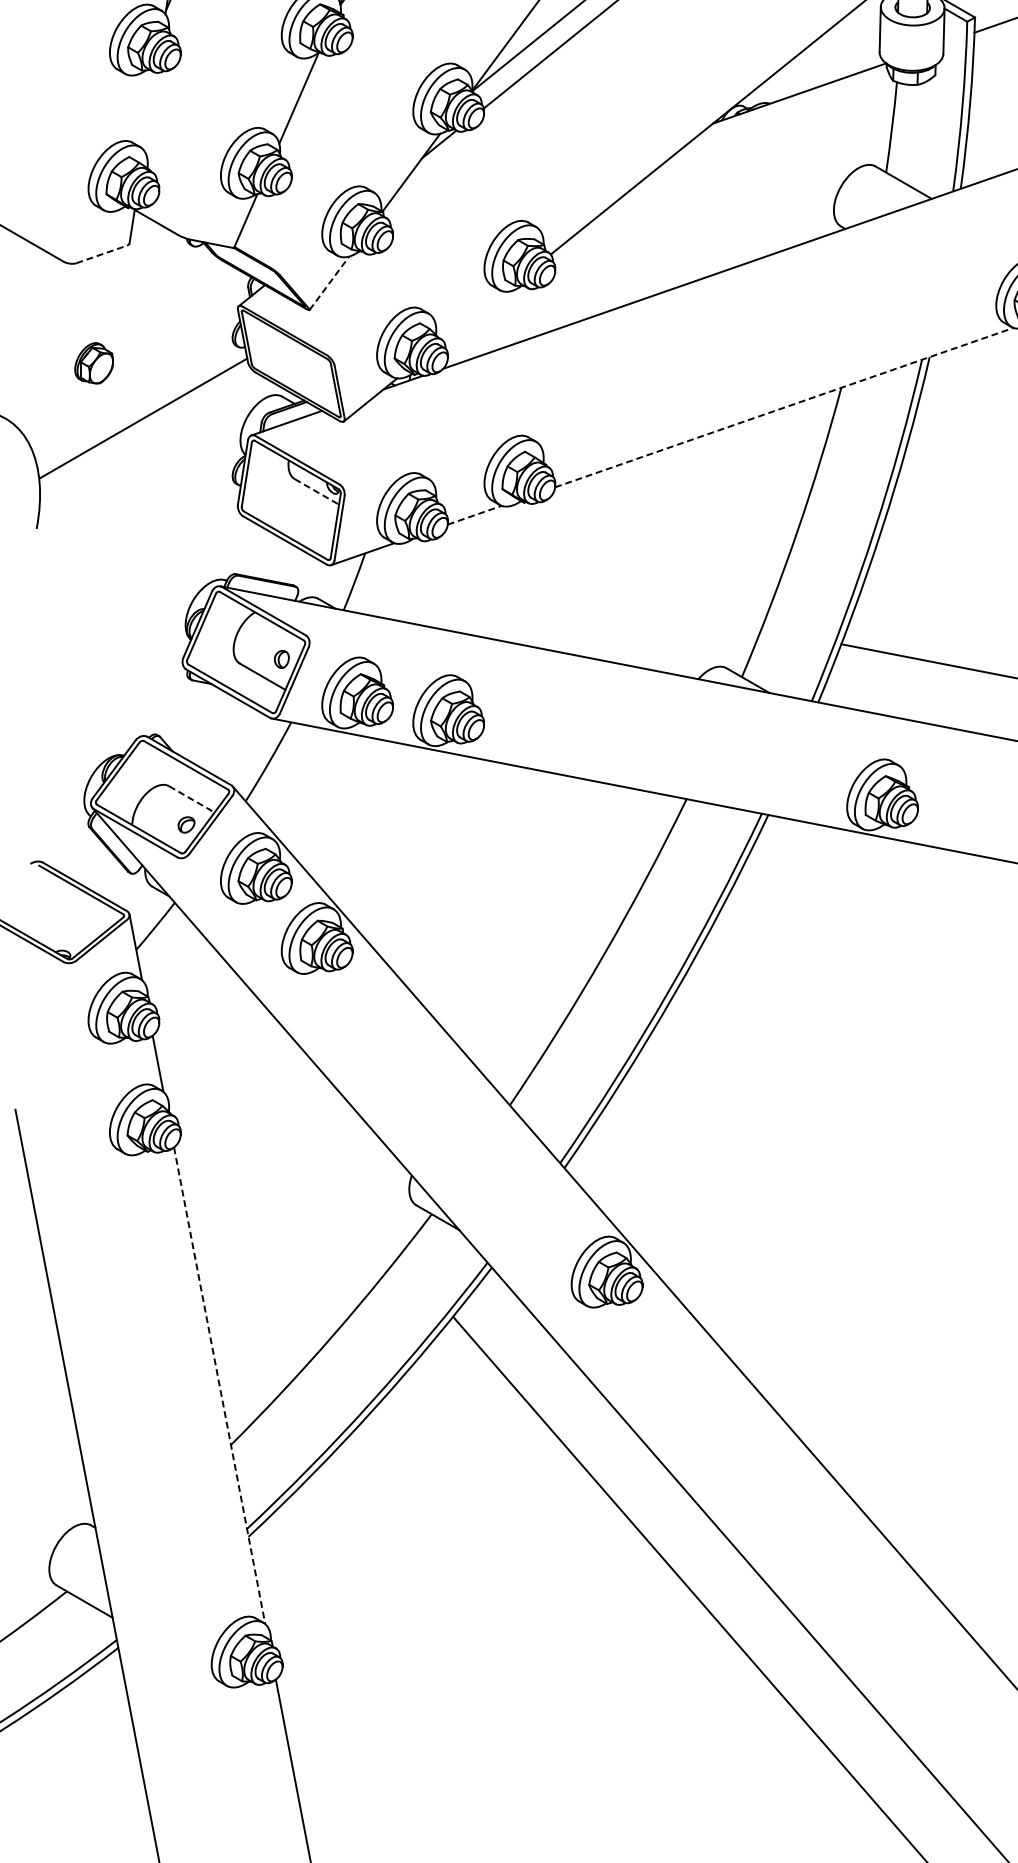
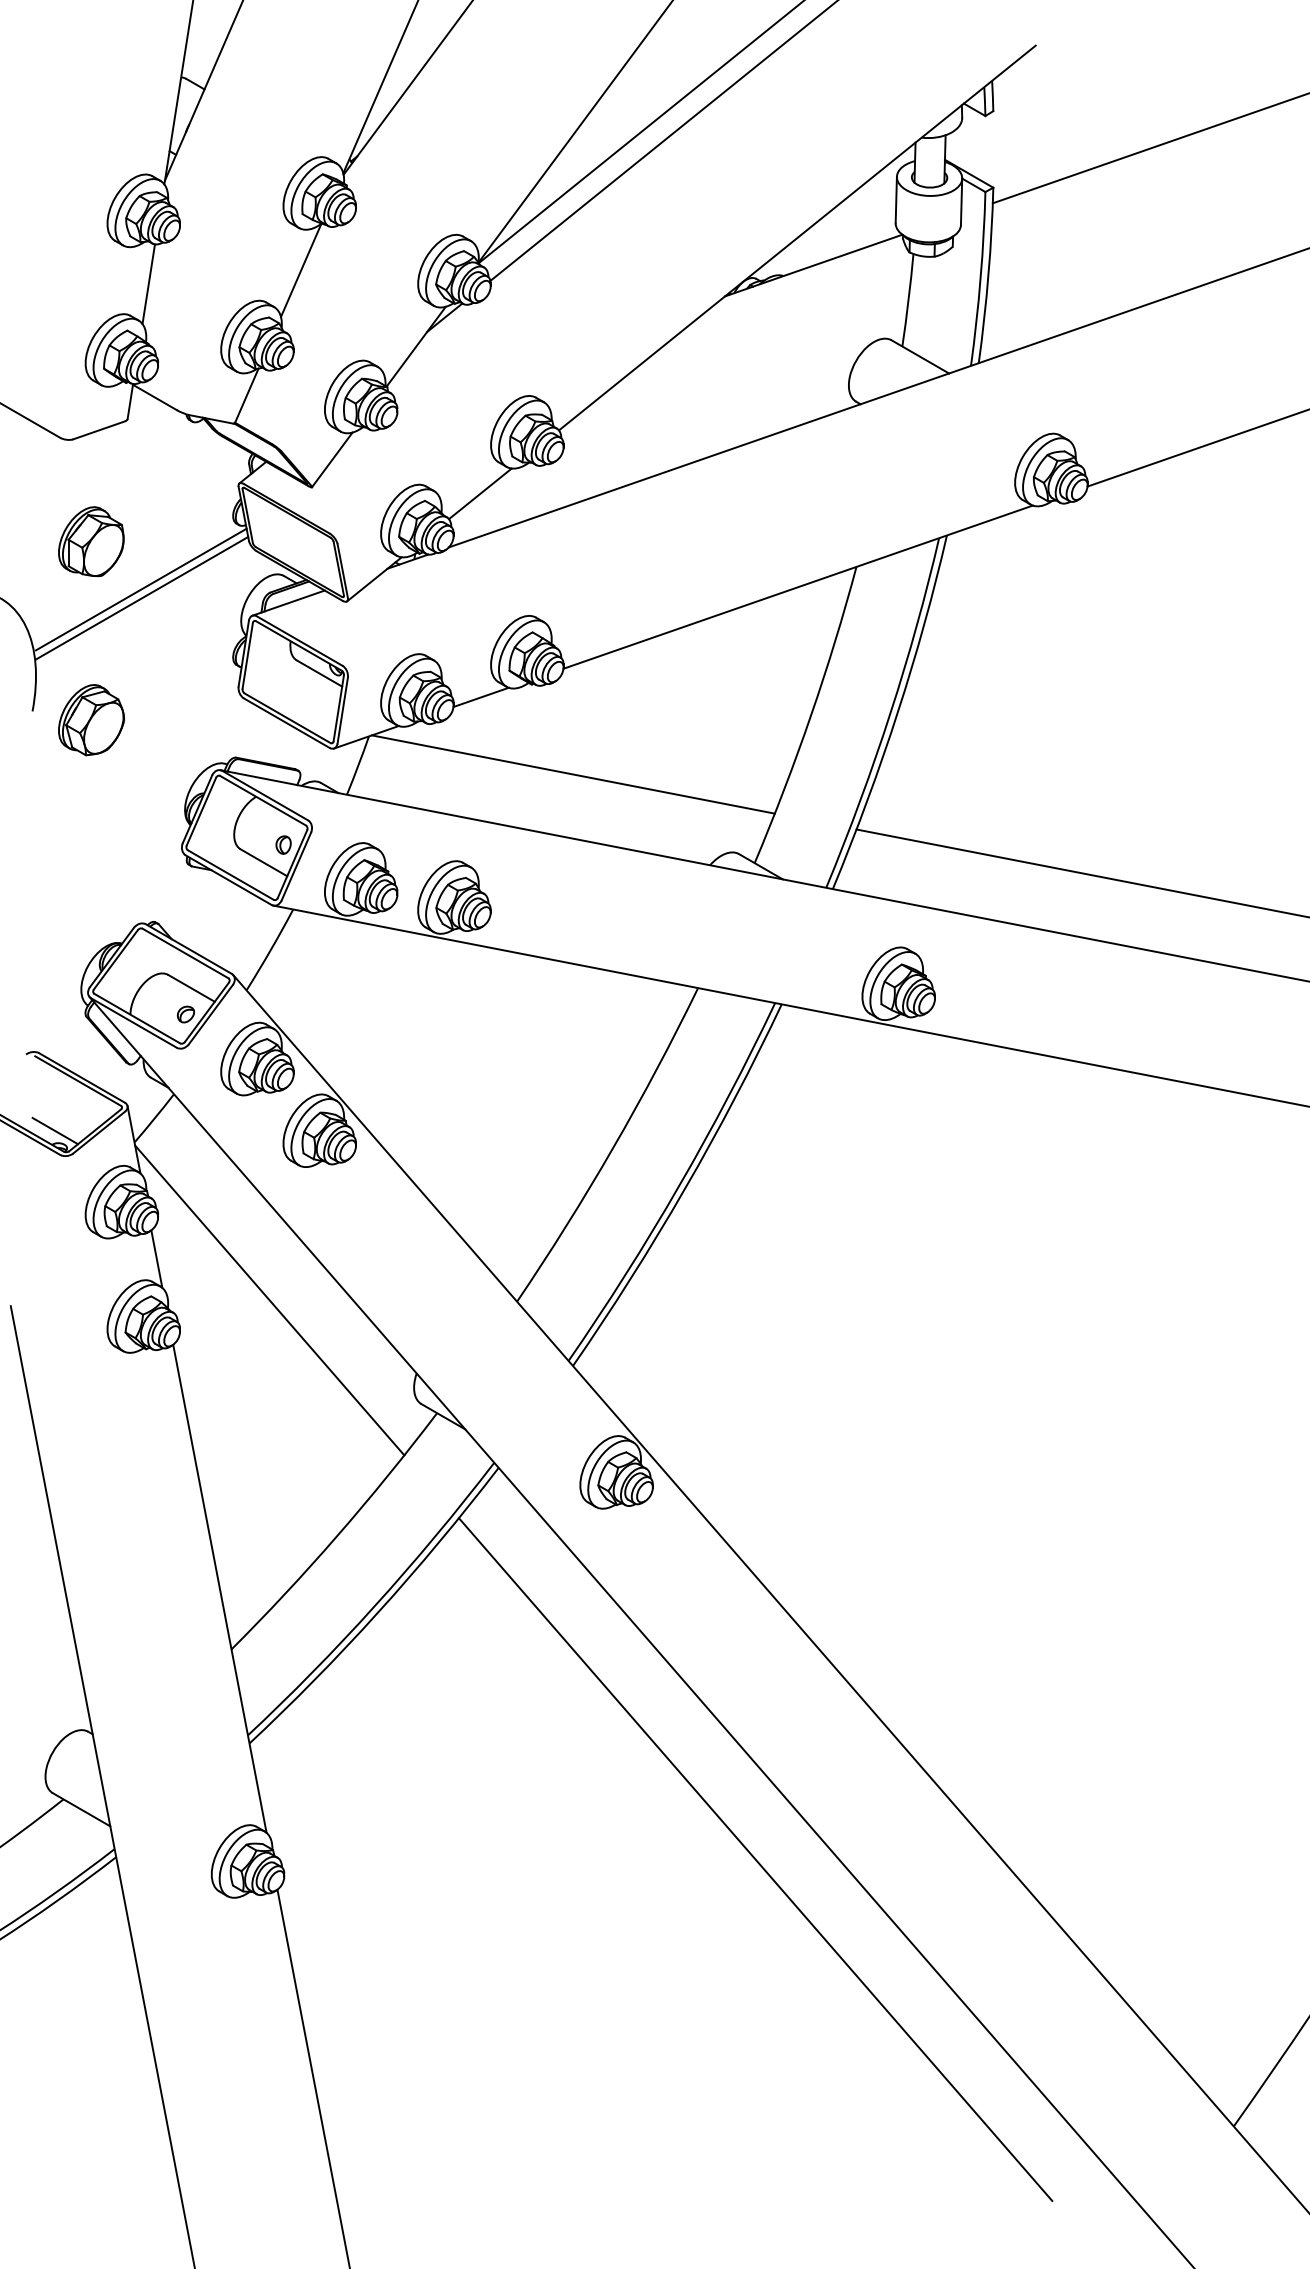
line: (149, 112) -> (148, 284), added
line: (102, 254) -> (99, 430), dashed -> solid
line: (329, 282) -> (332, 459), dashed -> solid
line: (474, 316) -> (480, 493), added
part: (94, 362) -> (91, 541), size x1.67
line: (784, 407) -> (798, 587), dashed -> solid
line: (142, 409) -> (140, 589), added
line: (316, 491) -> (319, 673), dashed -> solid
line: (475, 515) -> (481, 697), dashed -> solid
part: (94, 537) -> (91, 720), added
line: (564, 590) -> (572, 774), added
line: (191, 799) -> (191, 988), dashed -> solid
line: (59, 938) -> (55, 1130), added
line: (268, 1104) -> (269, 1300), added
line: (220, 1386) -> (220, 1589), dashed -> solid

